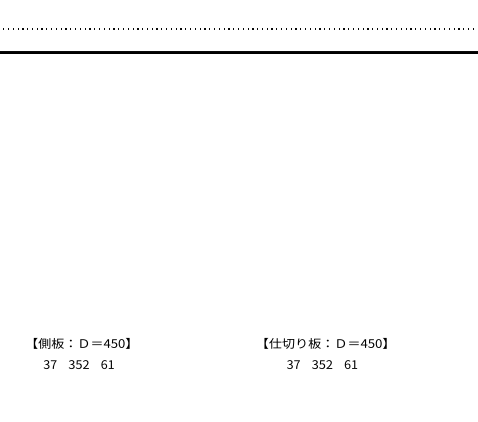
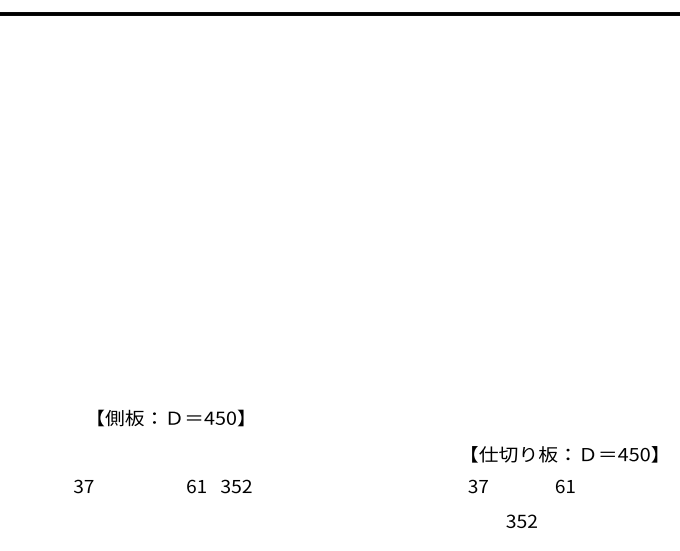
text: (81, 343) -> (170, 418), moved
text: (325, 343) -> (564, 454), moved
text: (50, 364) -> (84, 486), moved
text: (78, 364) -> (235, 486), moved
text: (322, 364) -> (522, 521), moved

